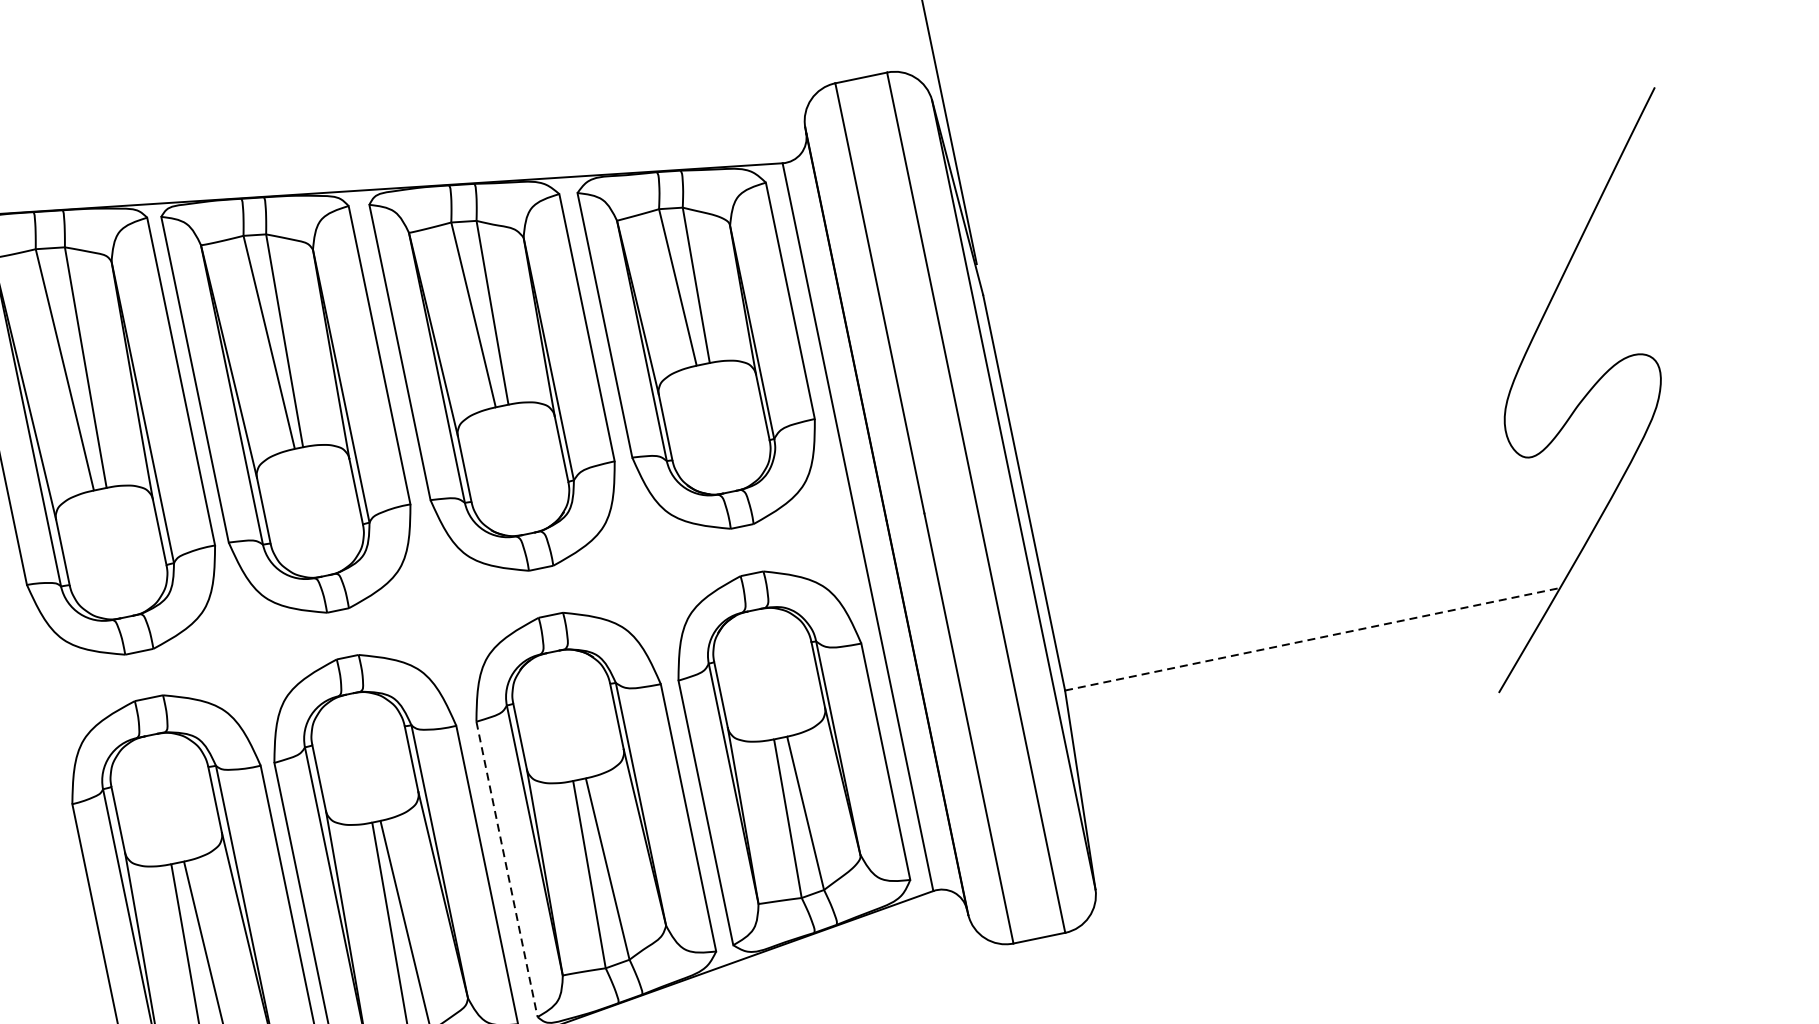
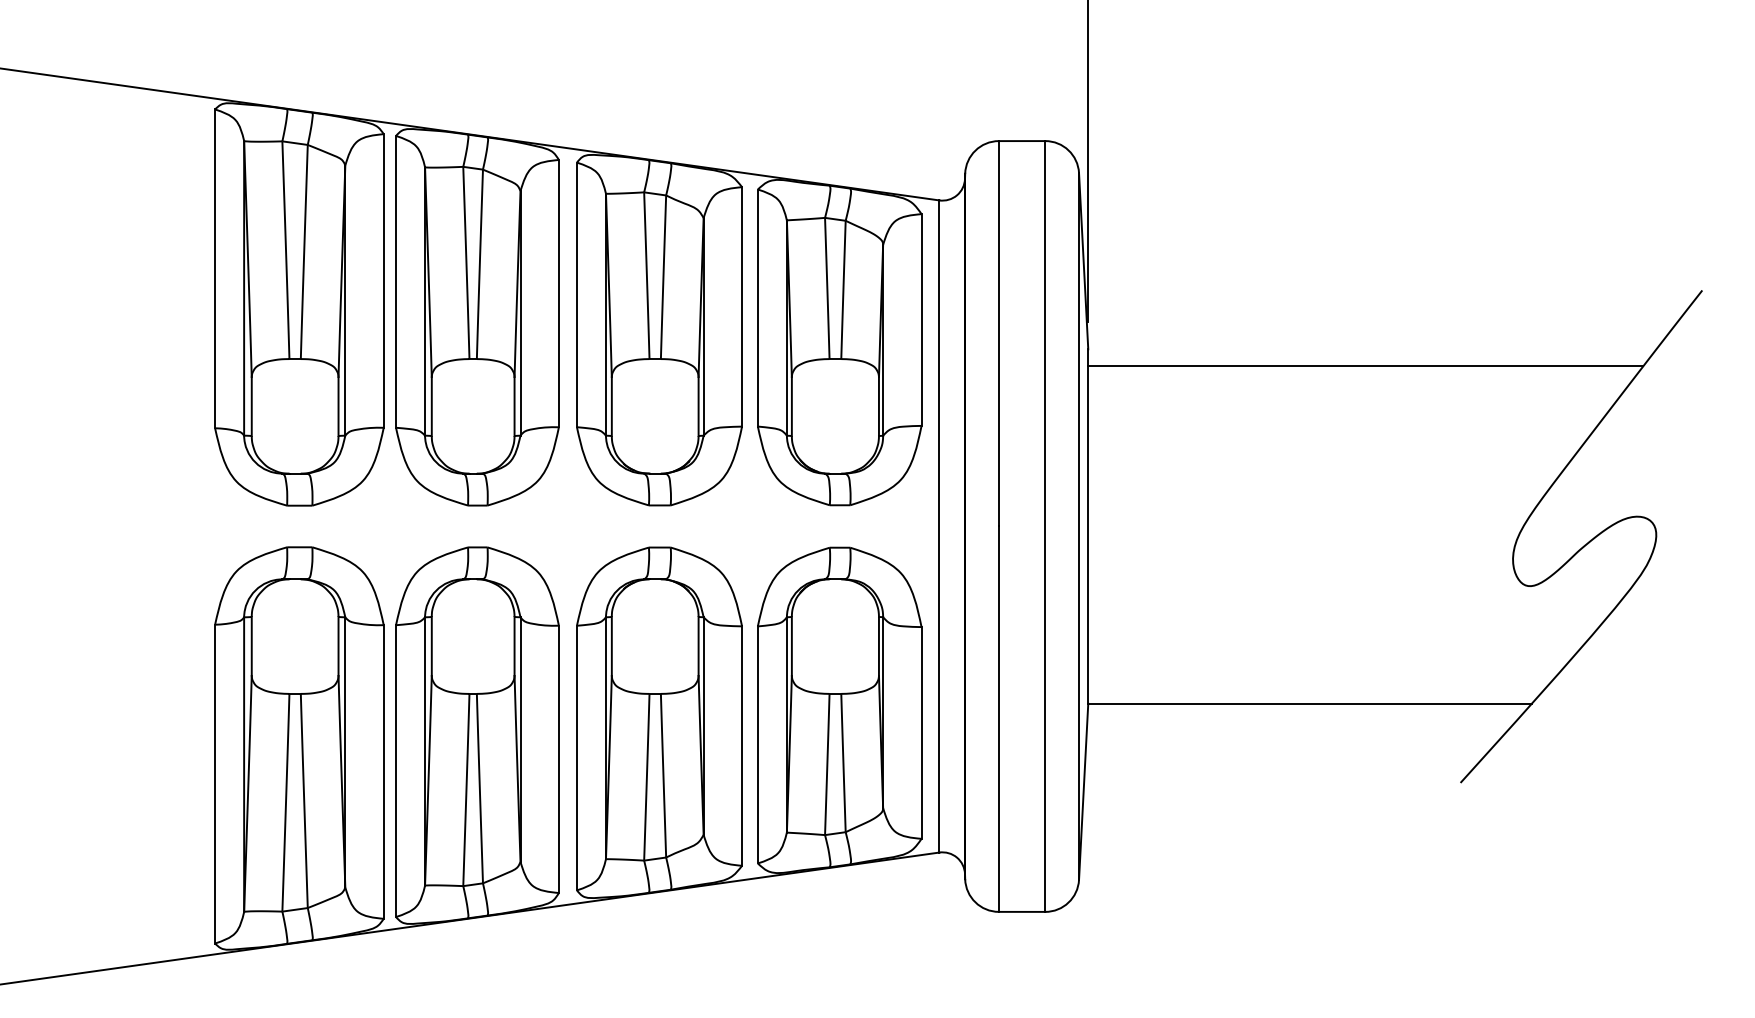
line: (1296, 250) -> (1365, 366), added
line: (1313, 638) -> (1310, 703), dashed -> solid
line: (506, 869) -> (576, 758), dashed -> solid

